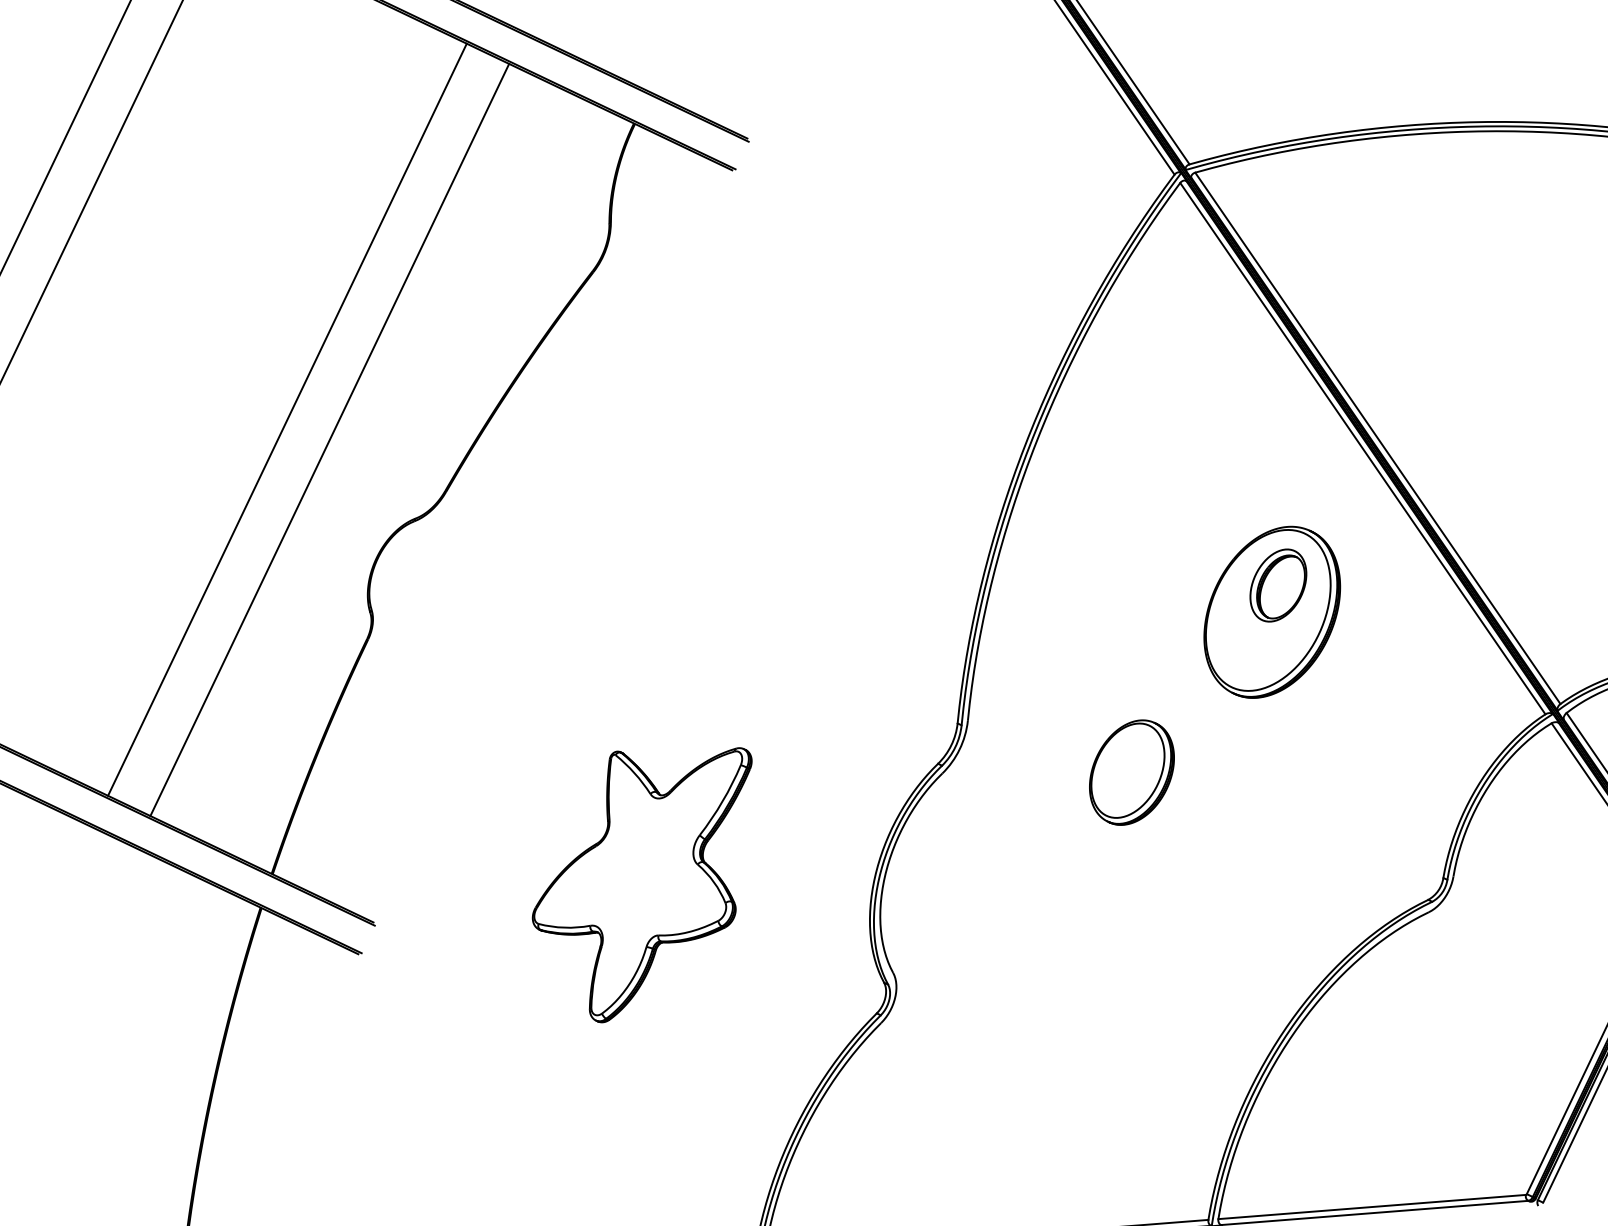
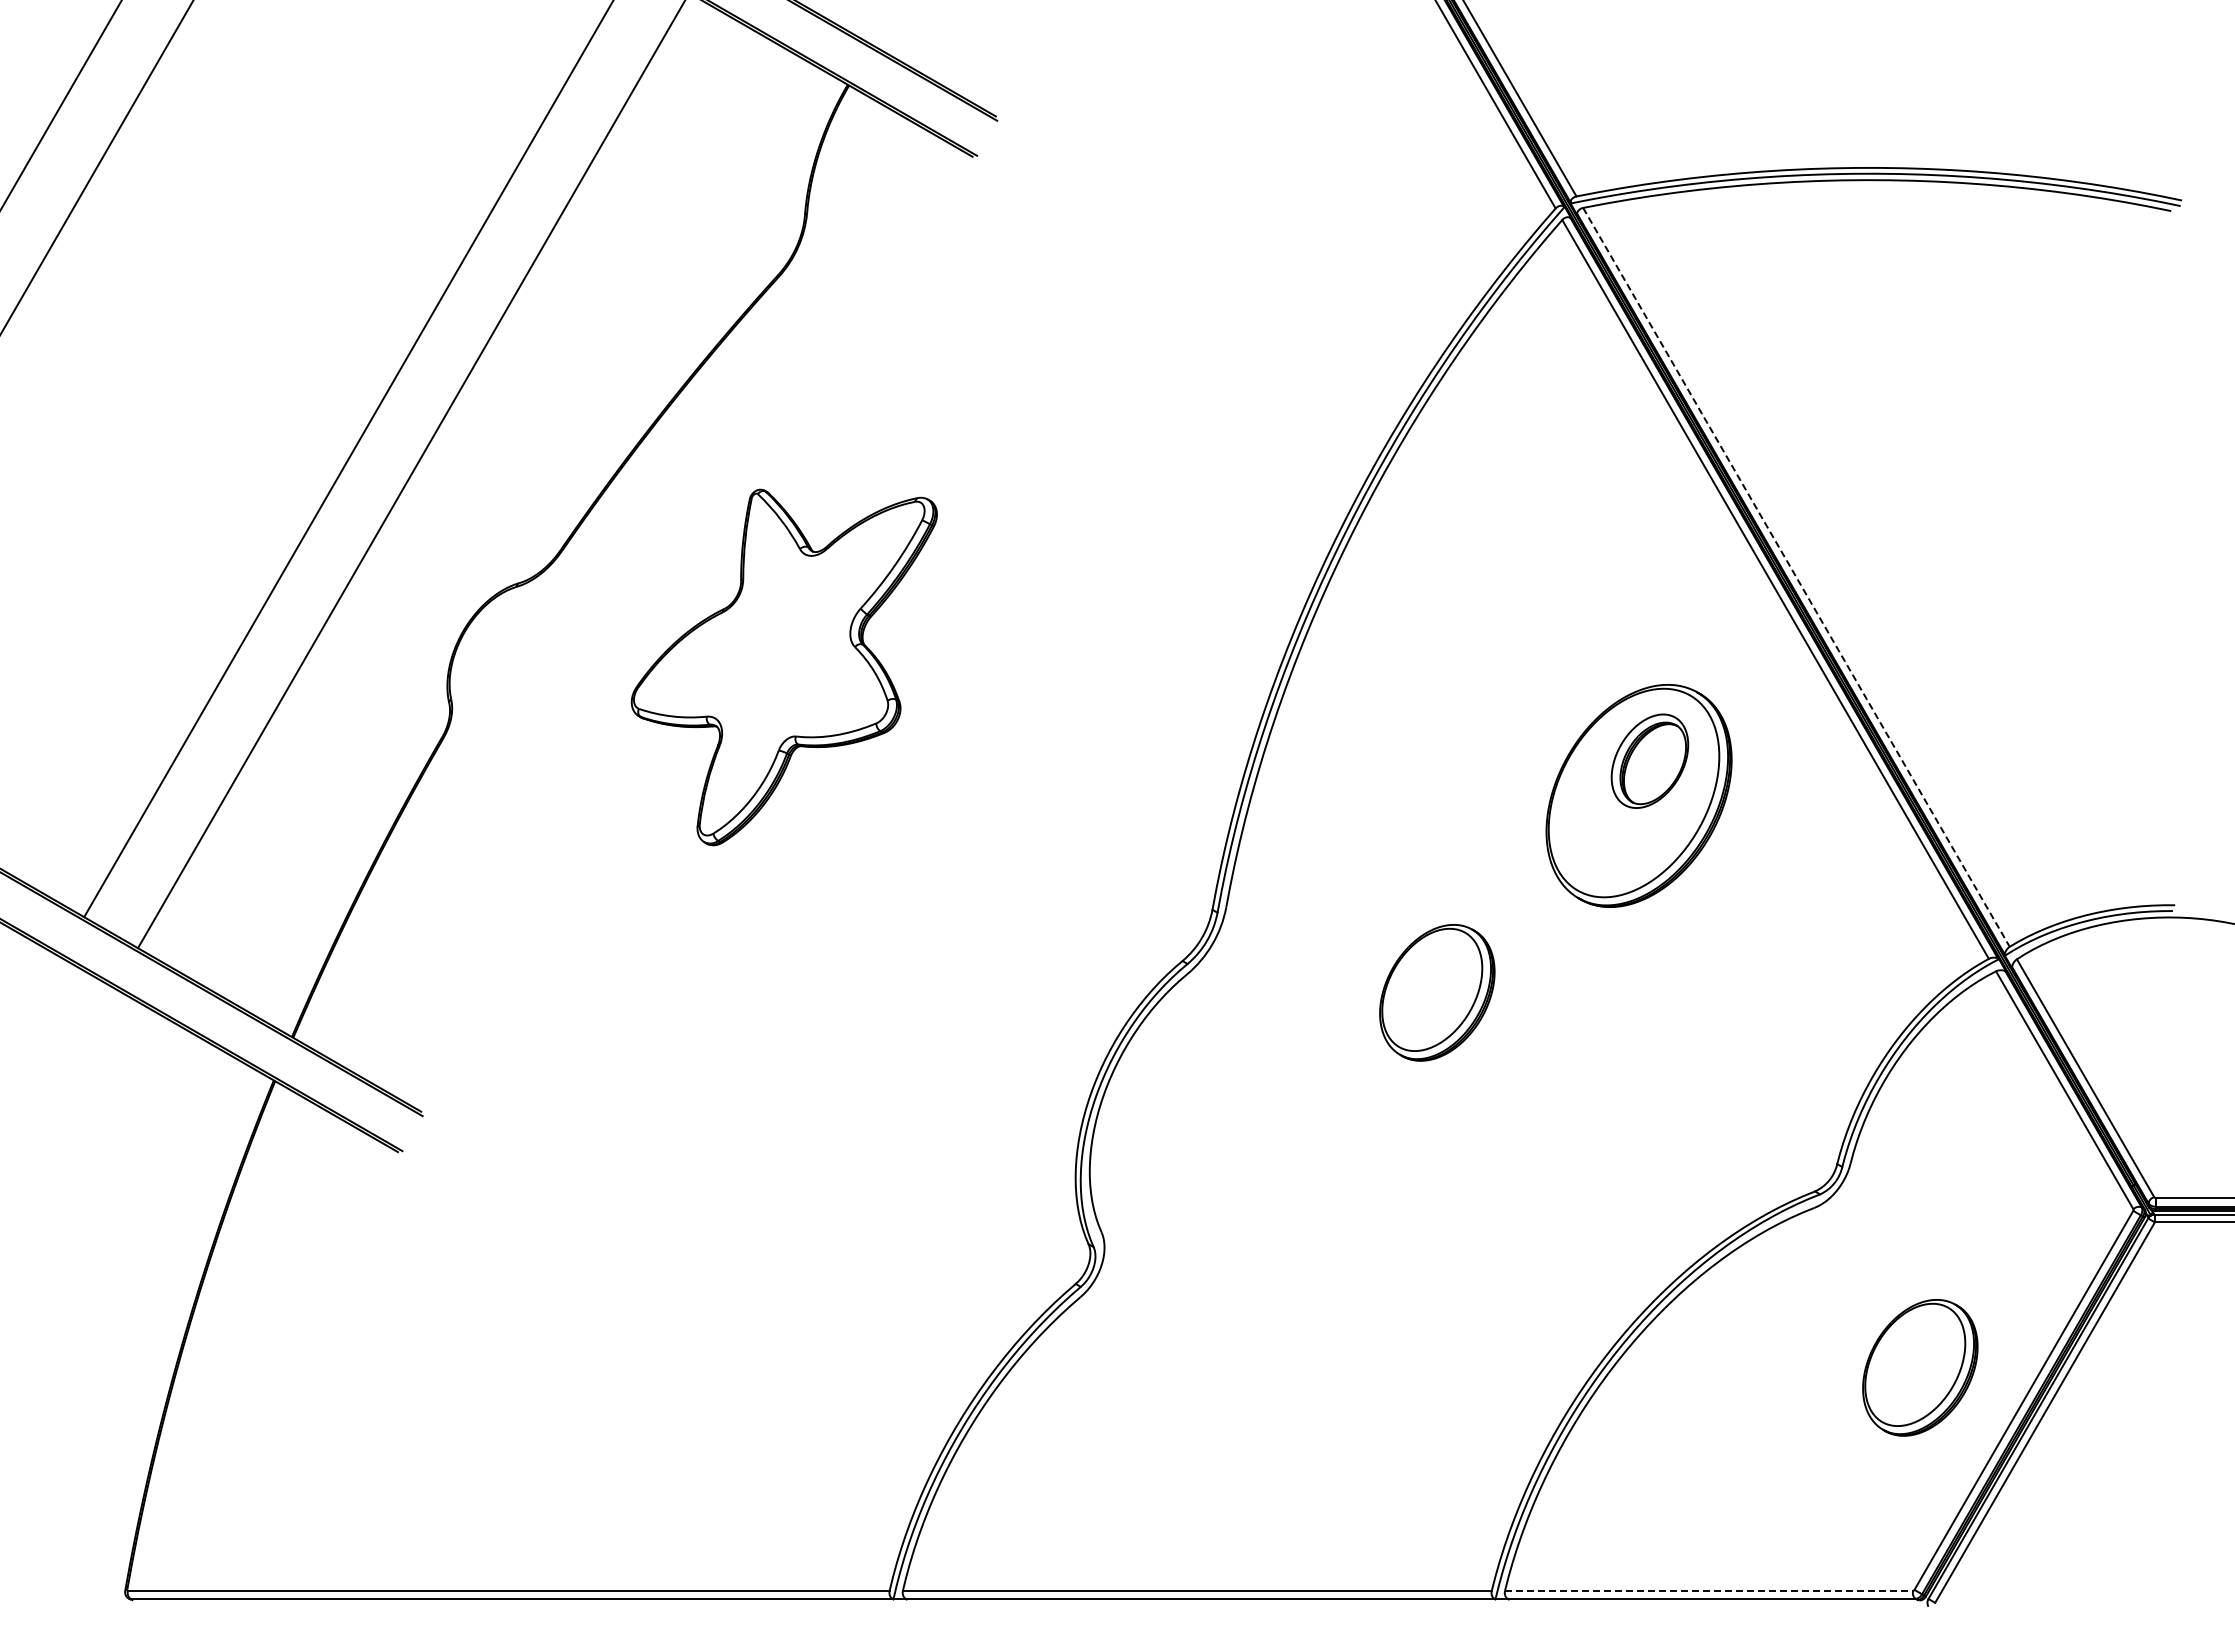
line: (1377, 438) -> (1796, 577), solid -> dashed
part: (645, 884) -> (783, 667), moved
part: (1518, 1026) -> (1920, 1367), added
line: (1372, 1206) -> (1709, 1590), solid -> dashed

